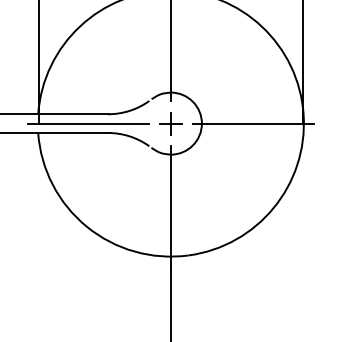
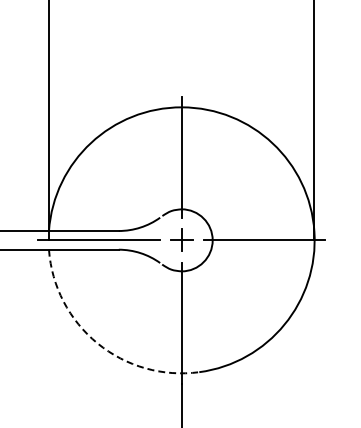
arc: (86, 226) -> (97, 343), solid -> dashed

